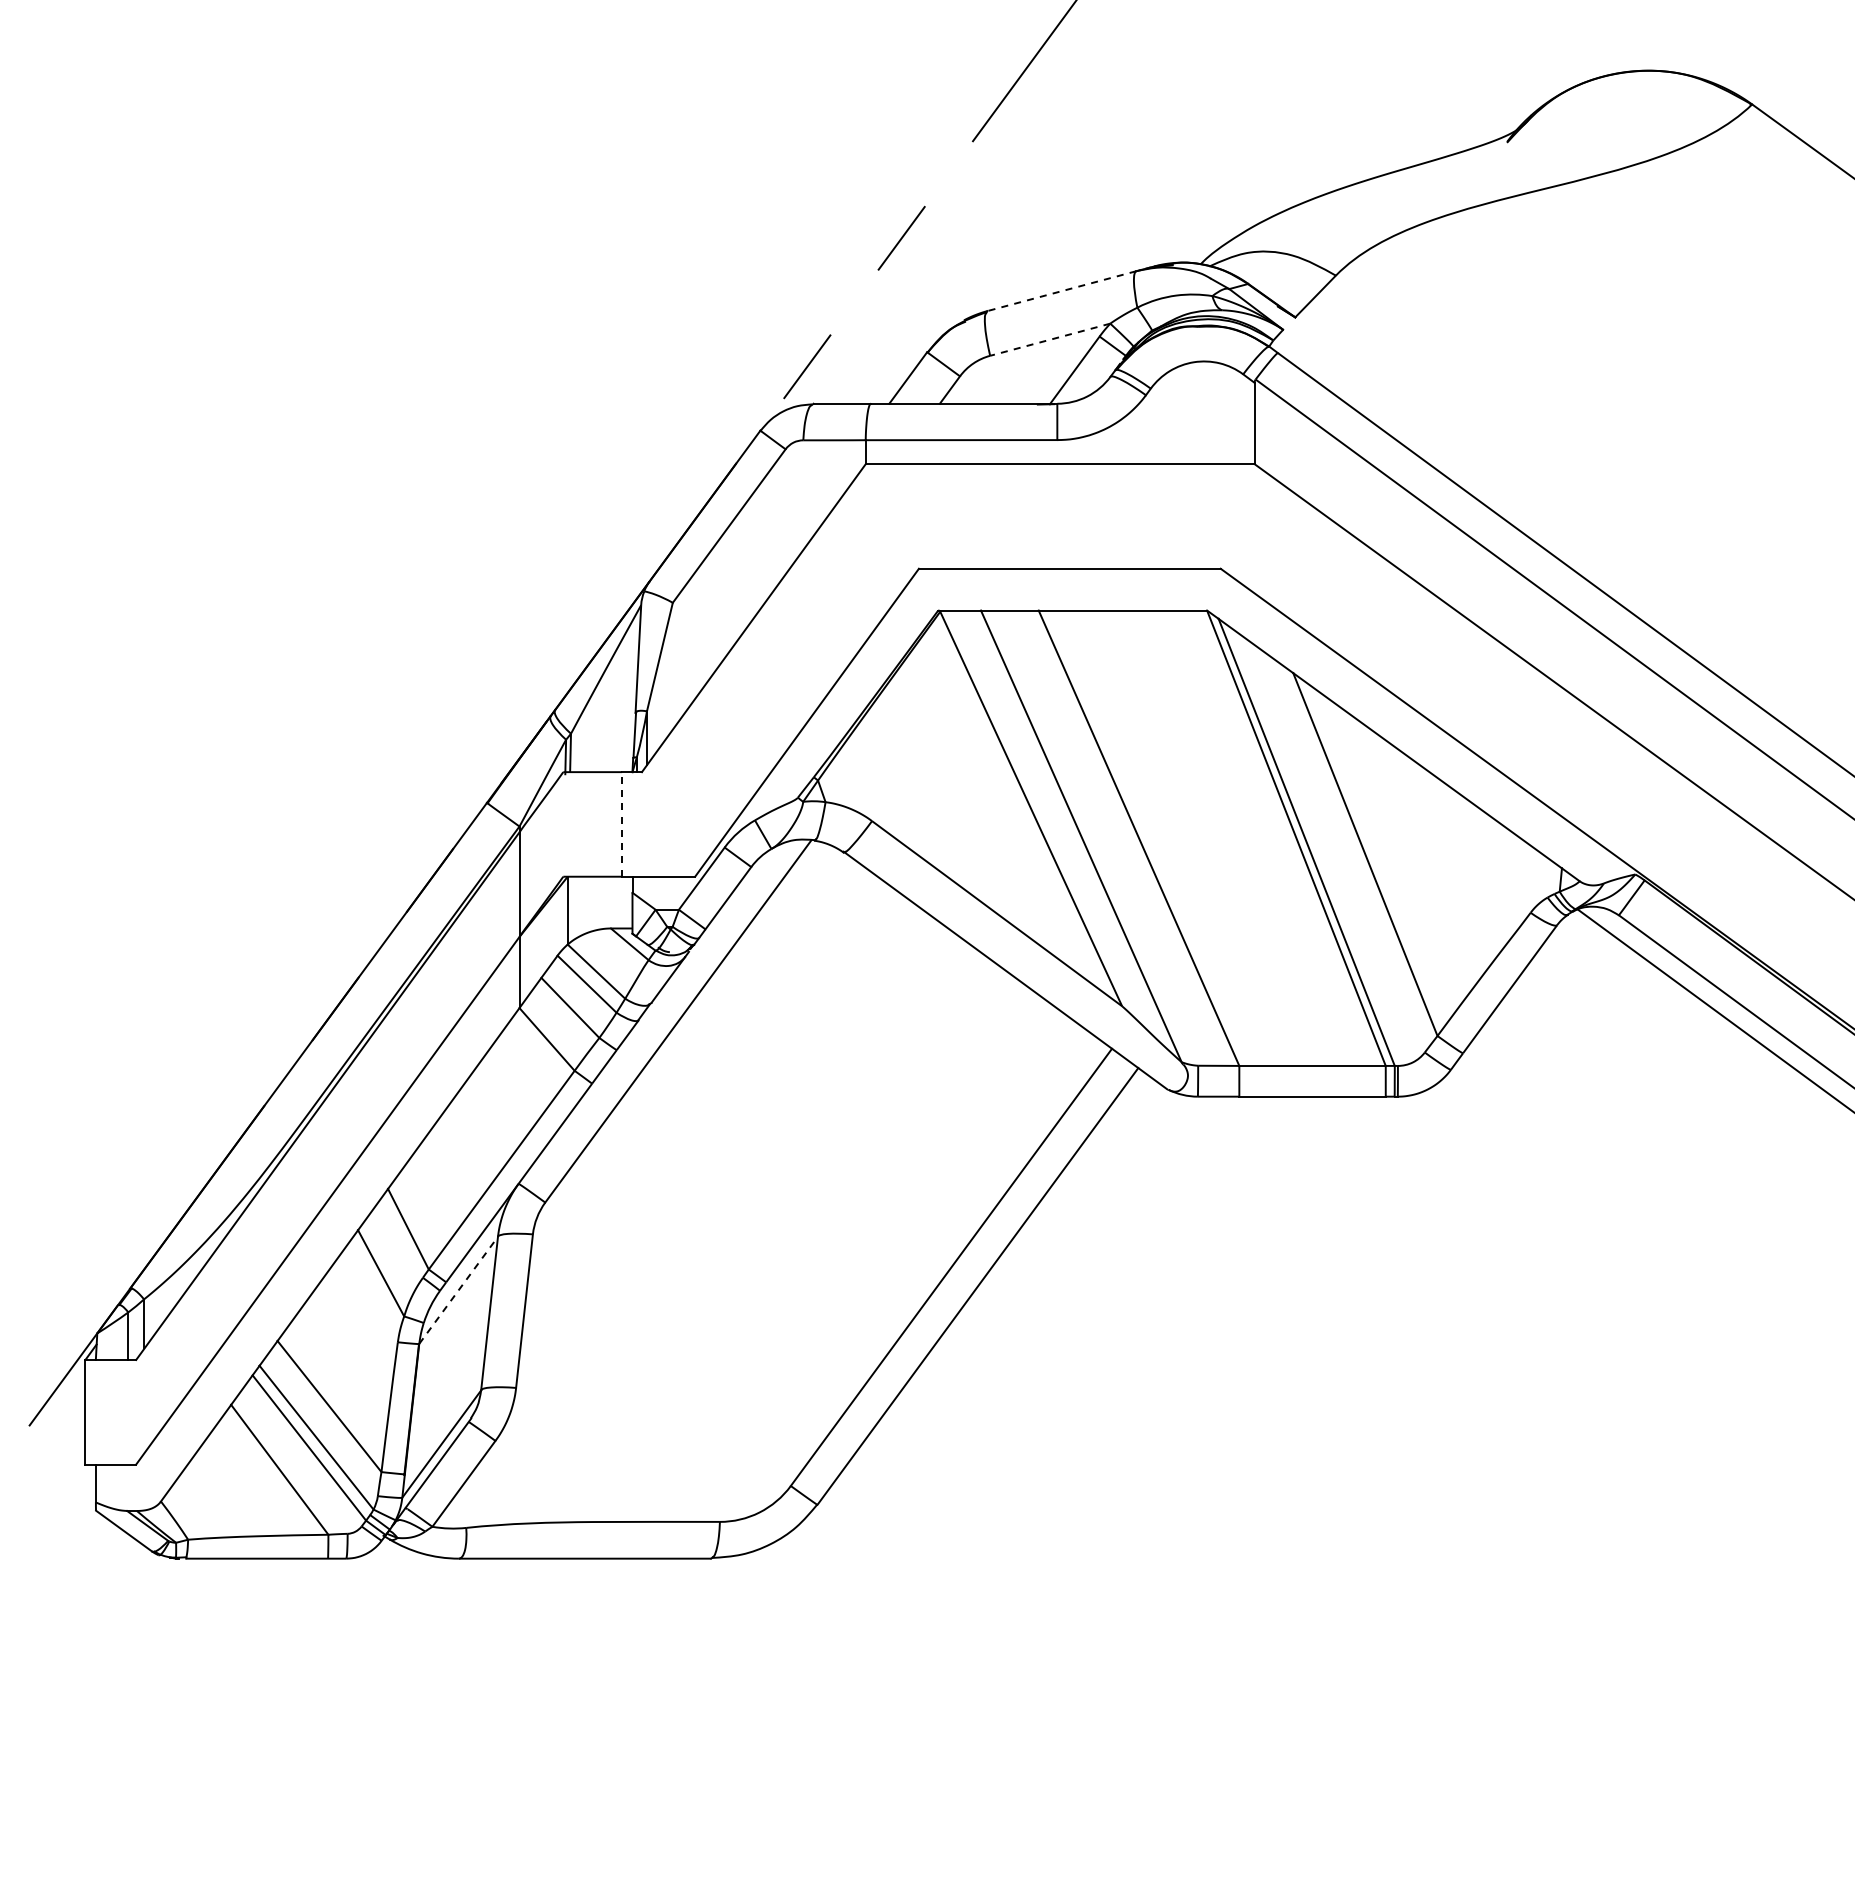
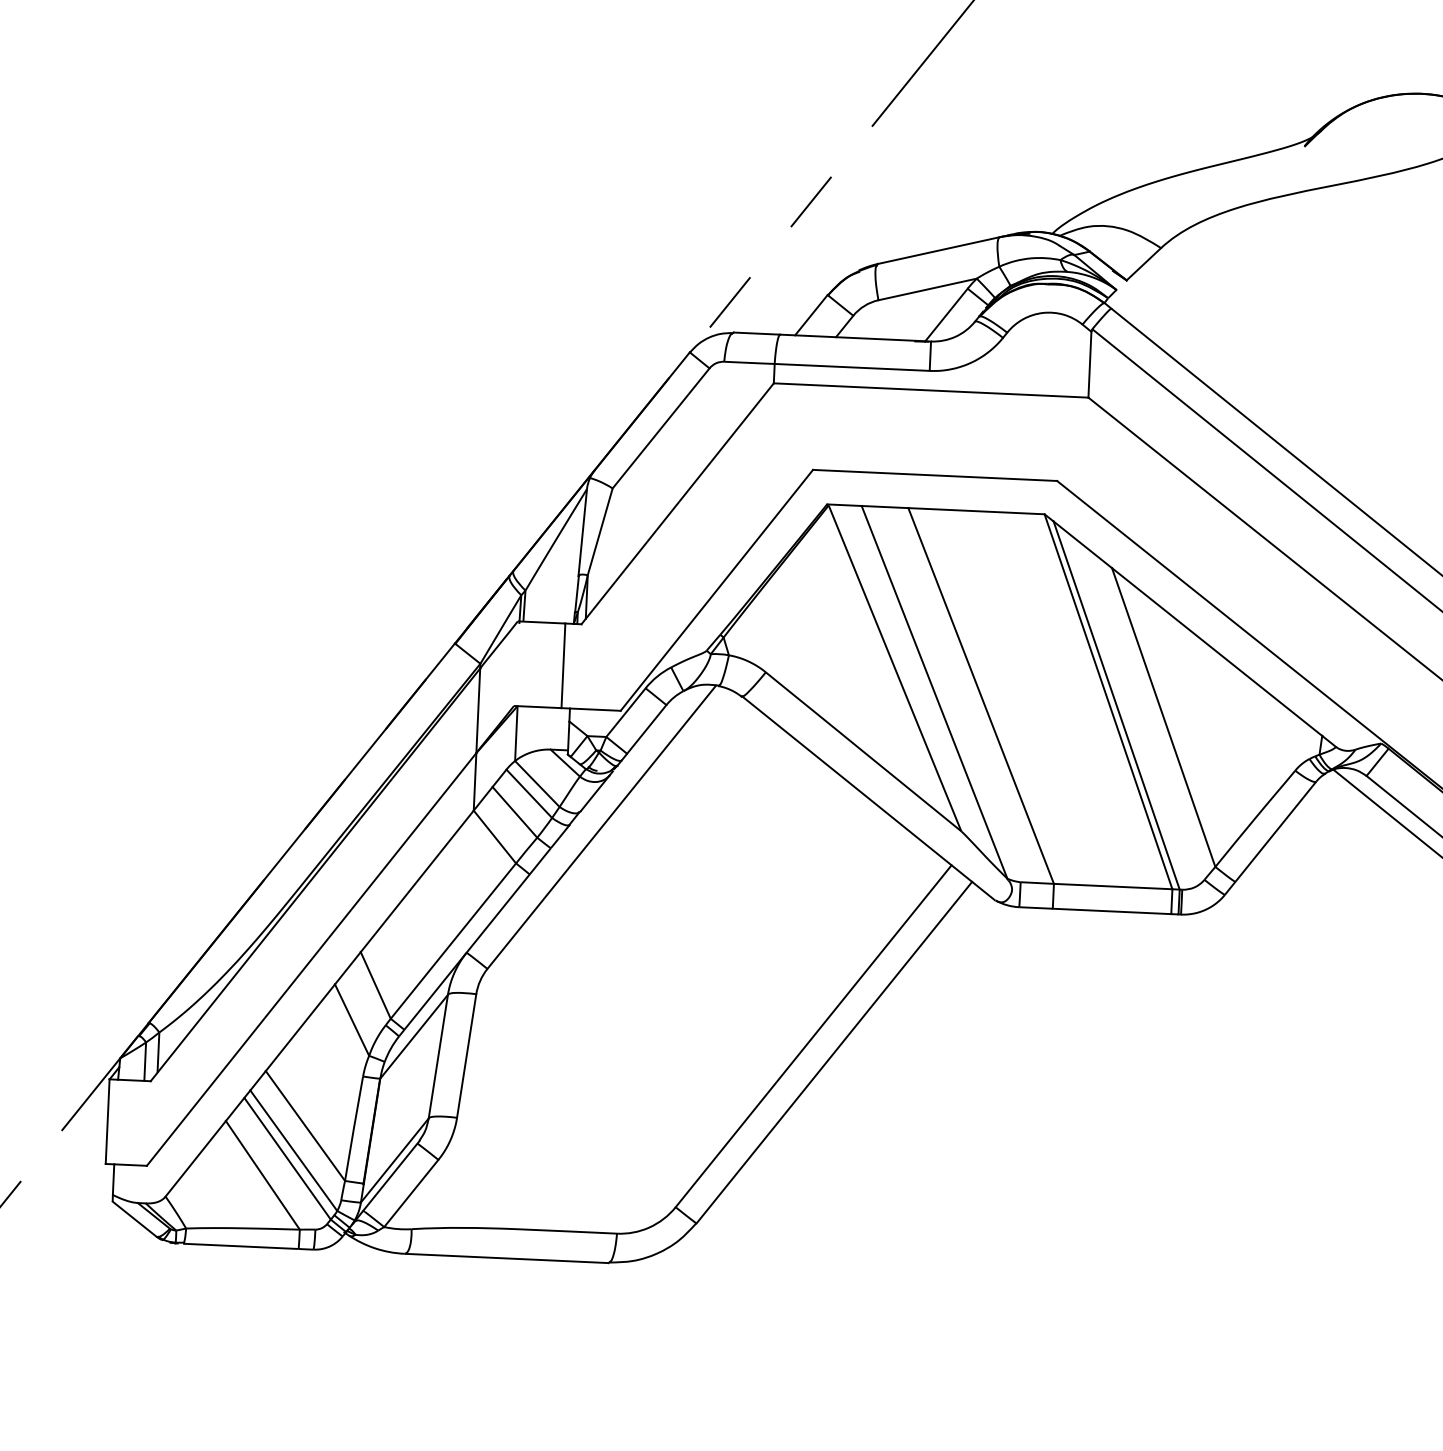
line: (1061, 291) -> (938, 250), dashed -> solid
line: (1049, 339) -> (927, 289), dashed -> solid
line: (622, 823) -> (563, 665), dashed -> solid
line: (458, 1289) -> (414, 1036), dashed -> solid

